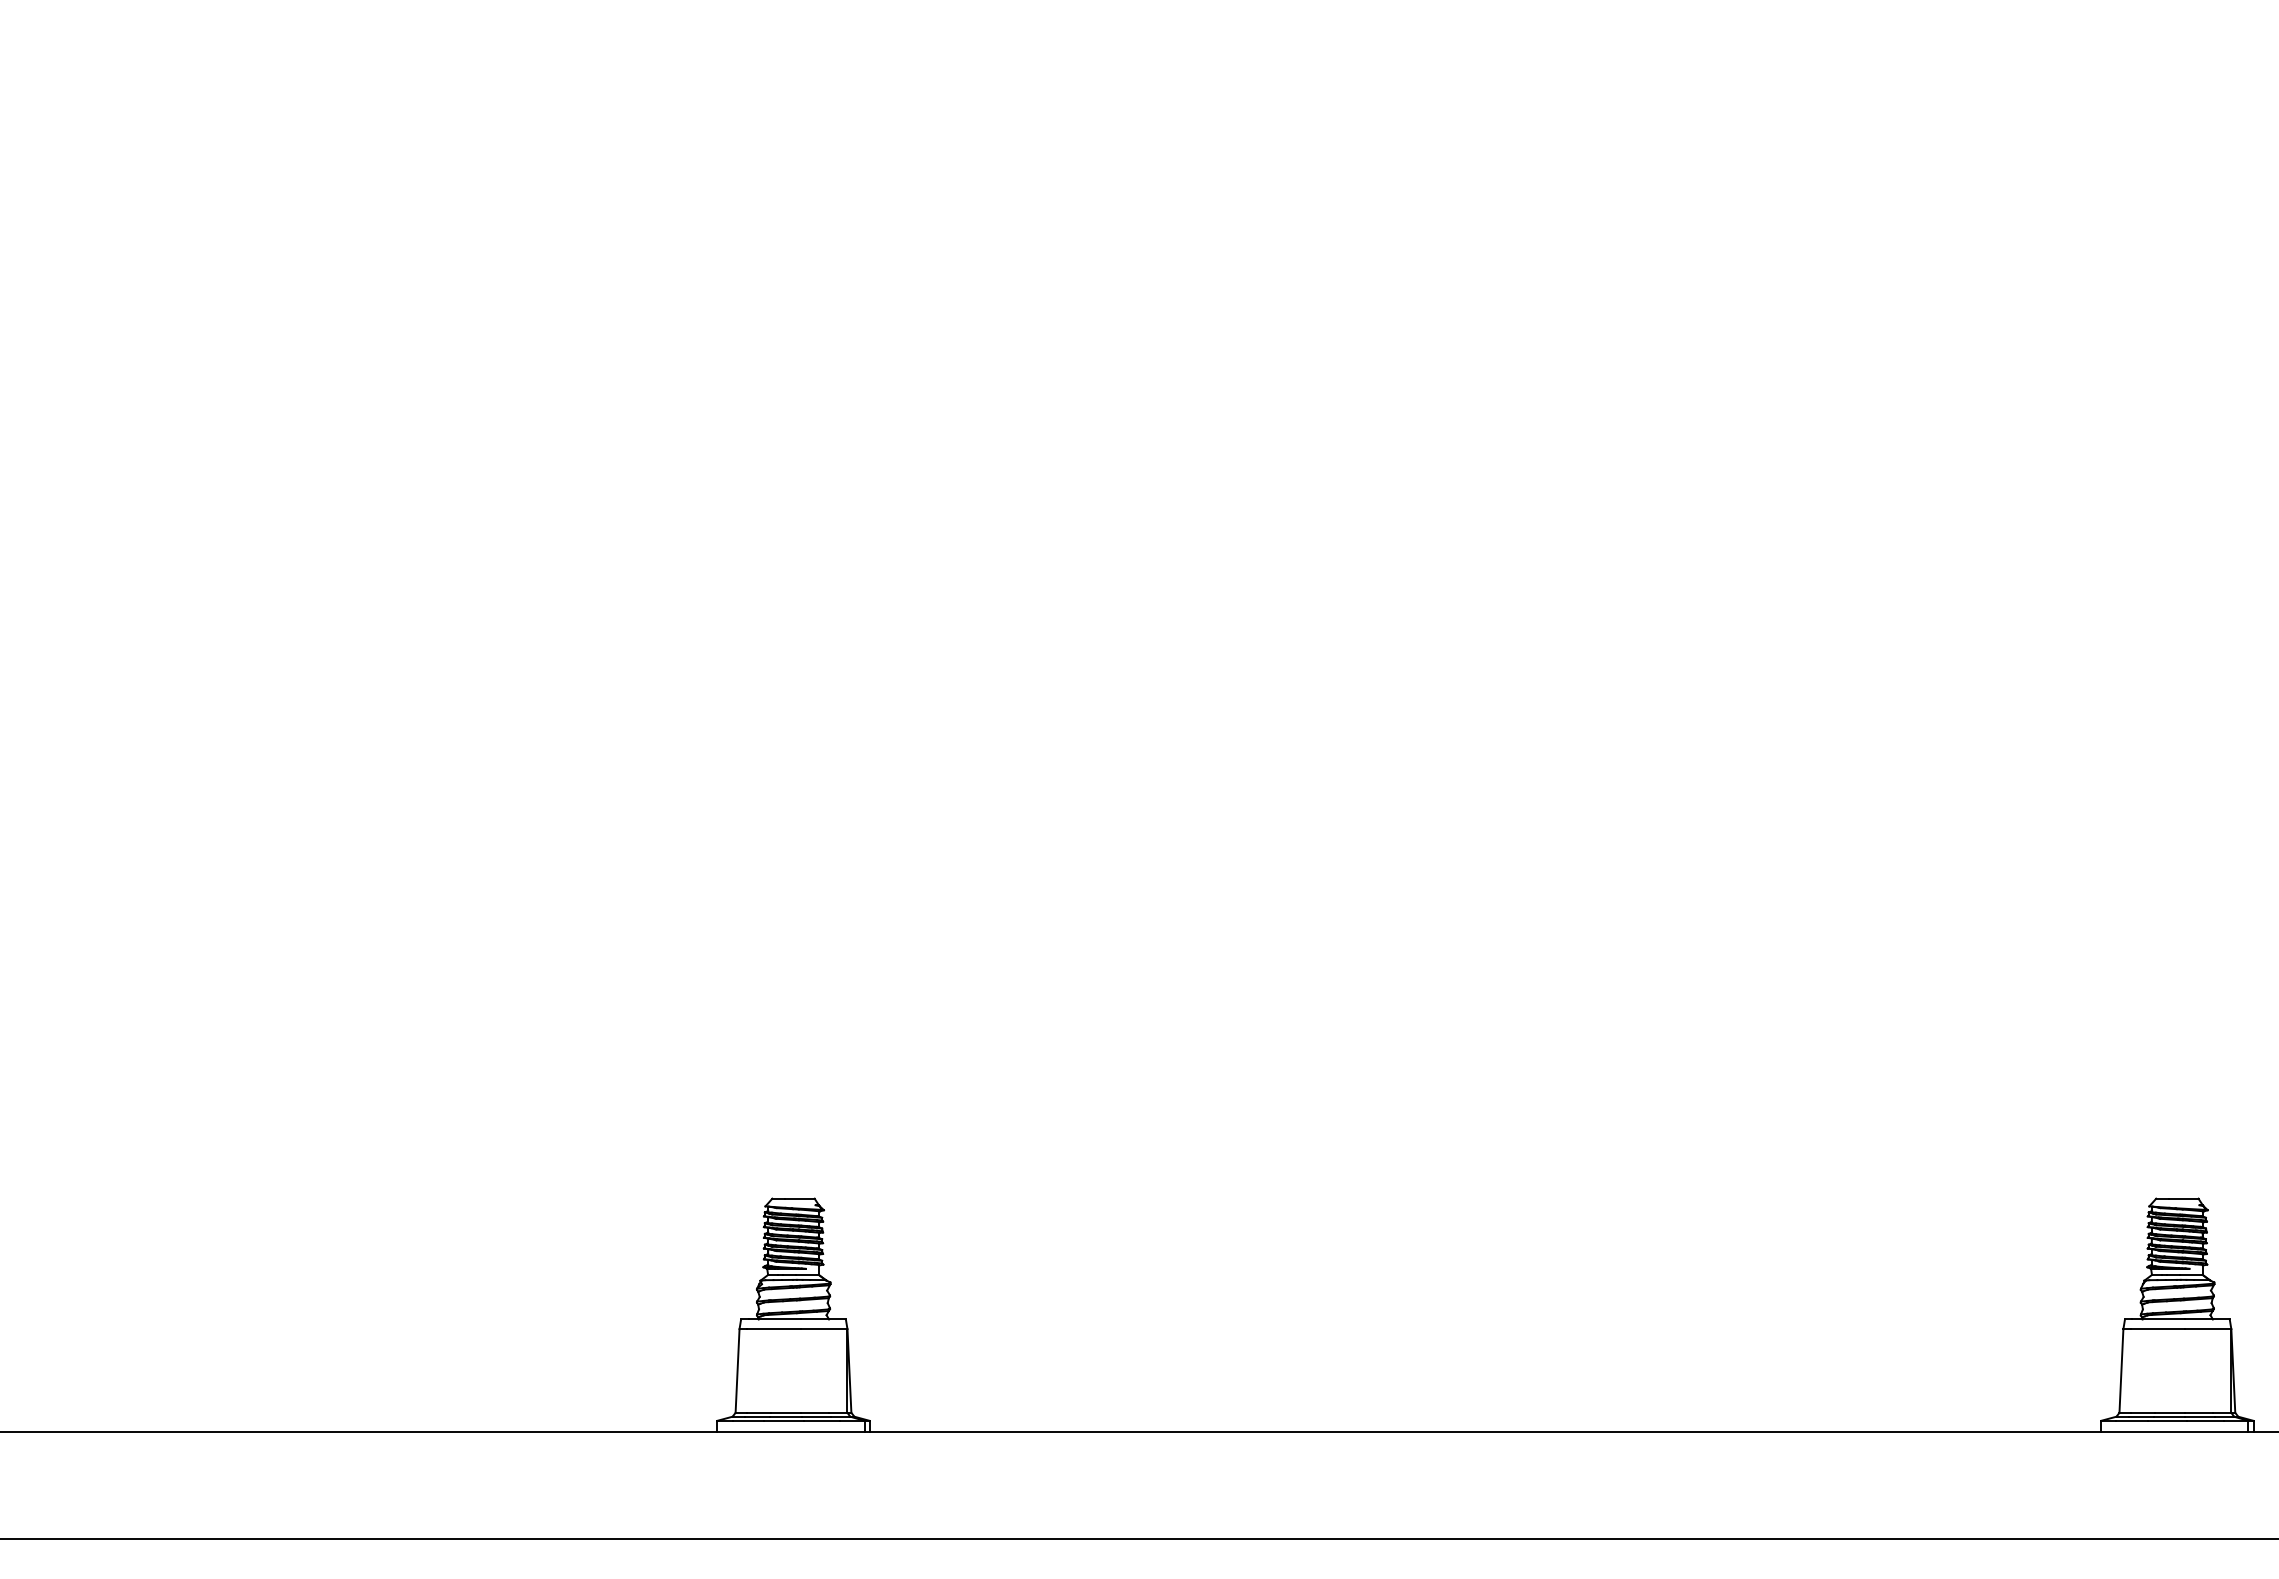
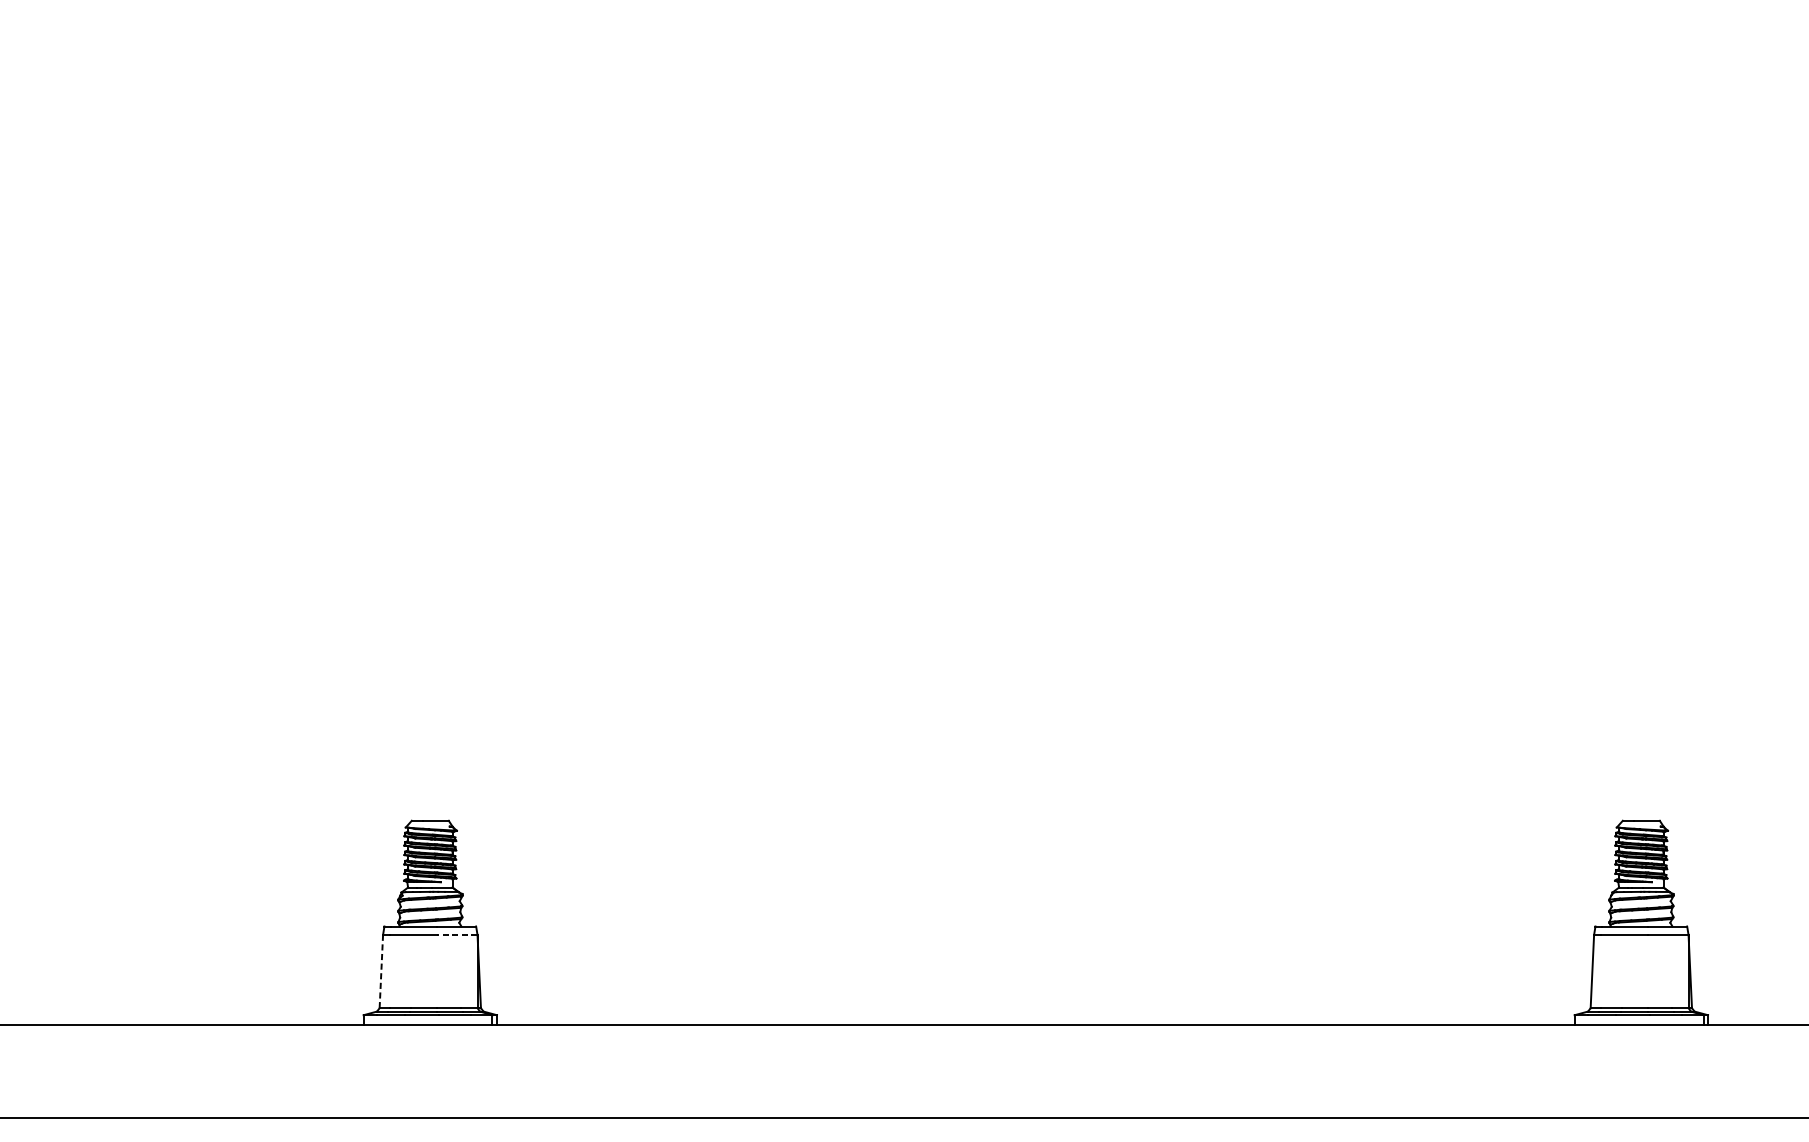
line: (823, 1329) -> (456, 935), solid -> dashed
line: (737, 1370) -> (381, 971), solid -> dashed

